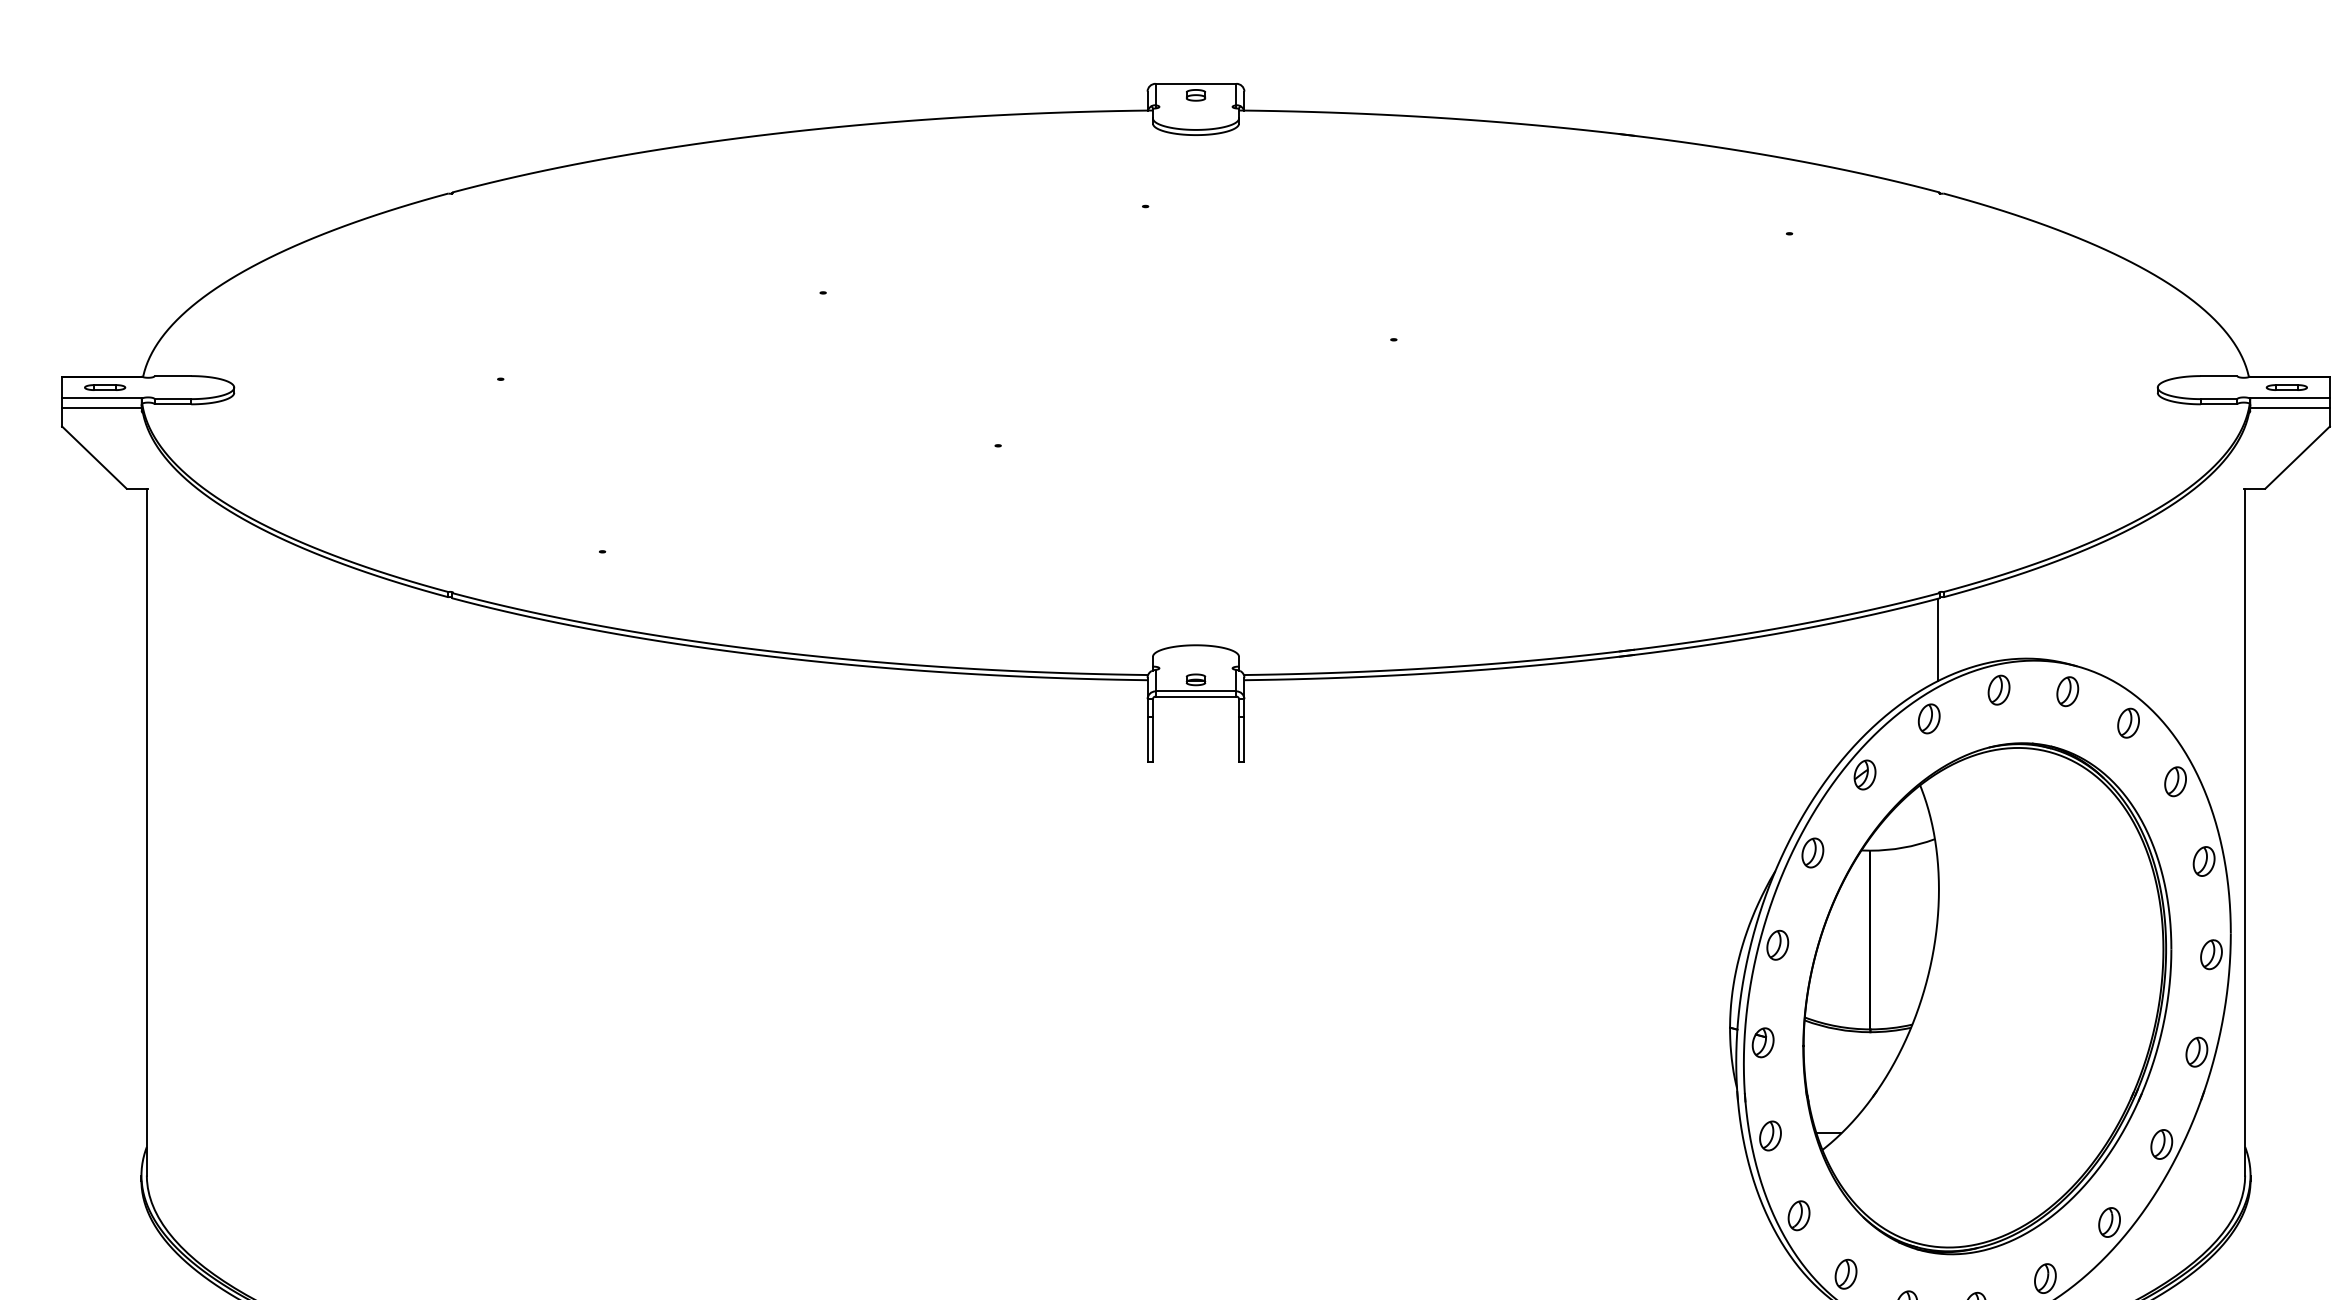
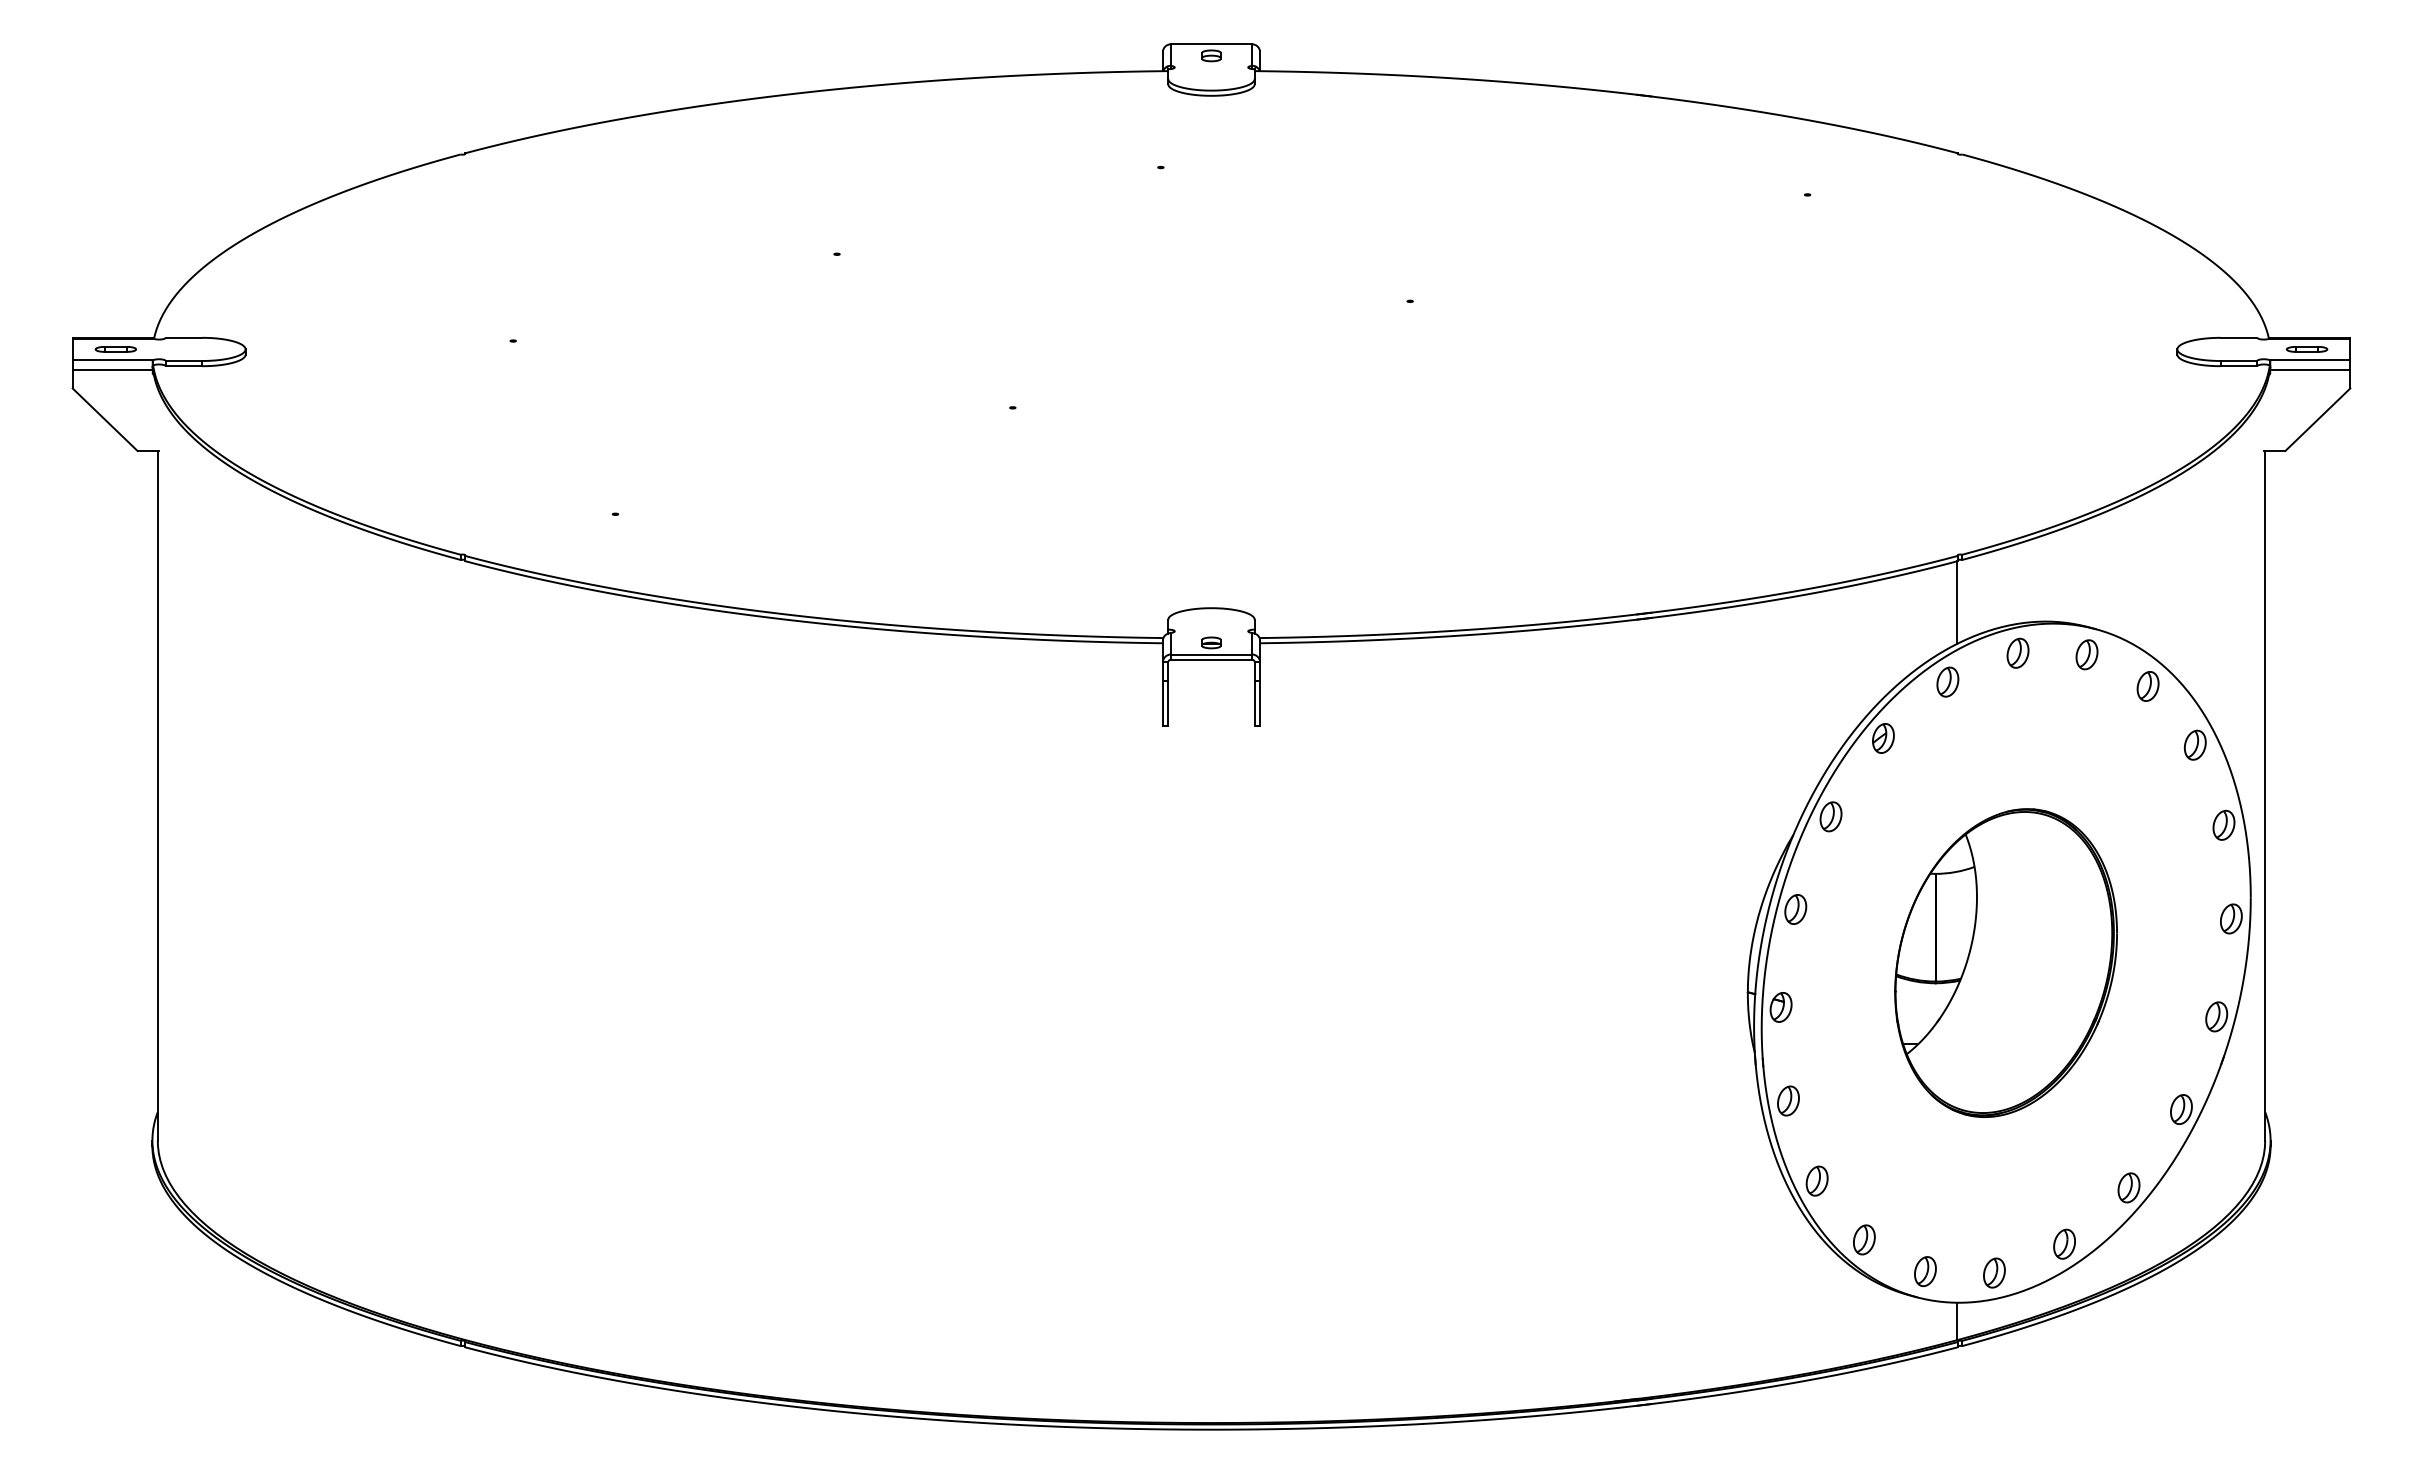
part: (1986, 998) -> (2005, 962), size x0.6

